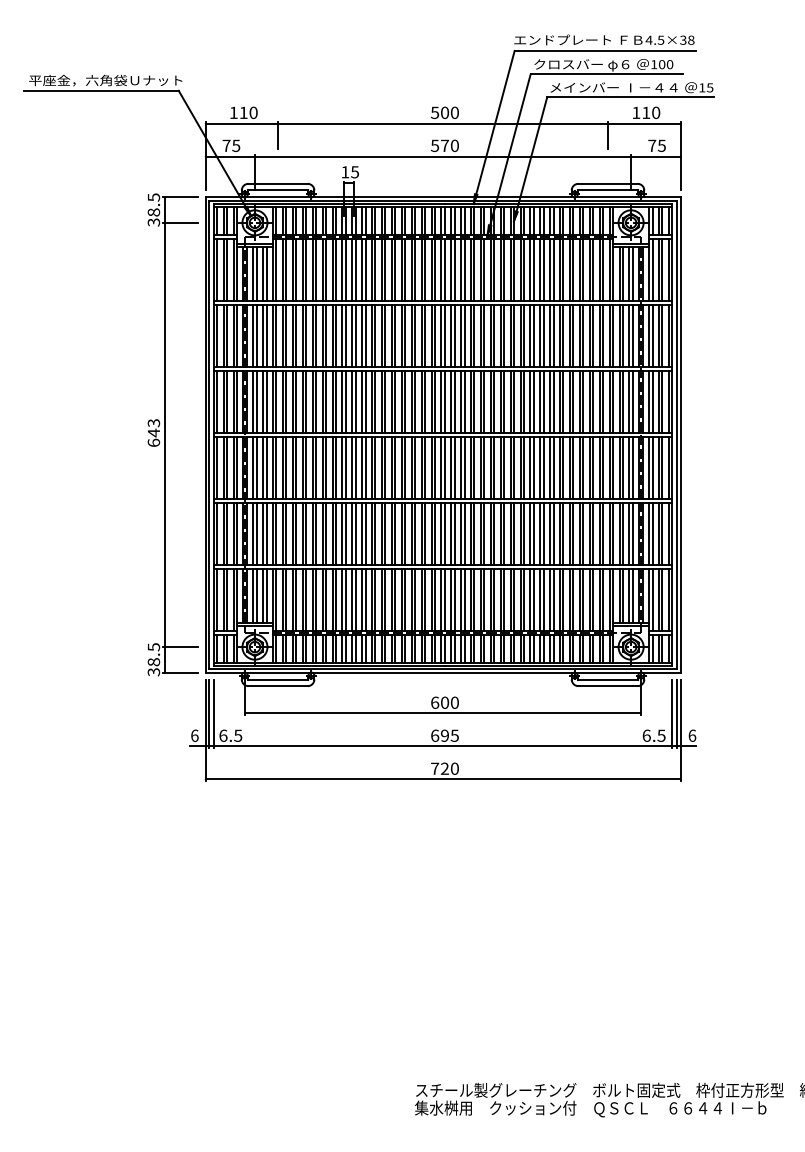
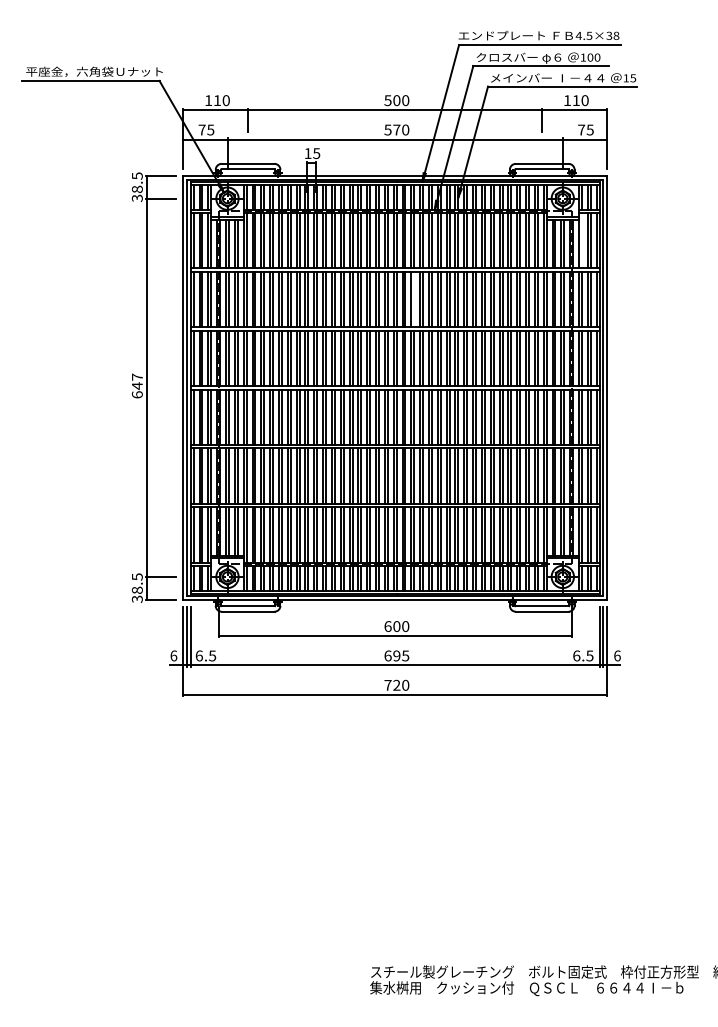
line: (652, 270) -> (581, 241), removed
line: (464, 336) -> (414, 299), removed
text: (153, 423) -> (137, 377), 643 -> 647

